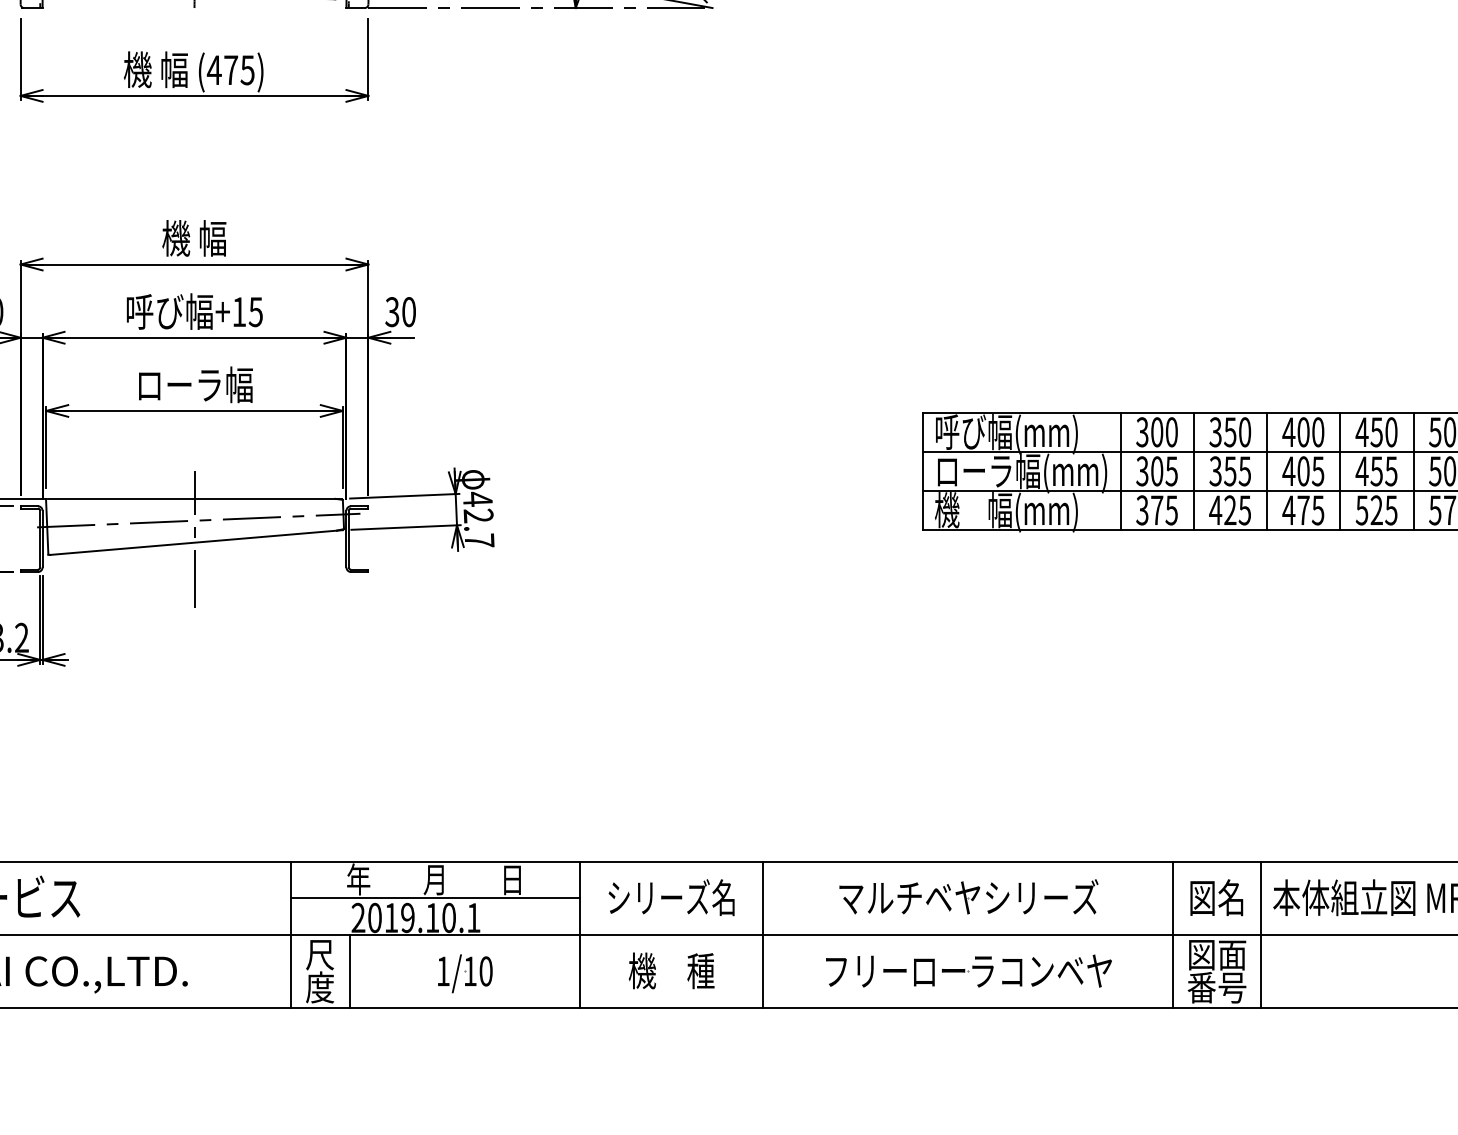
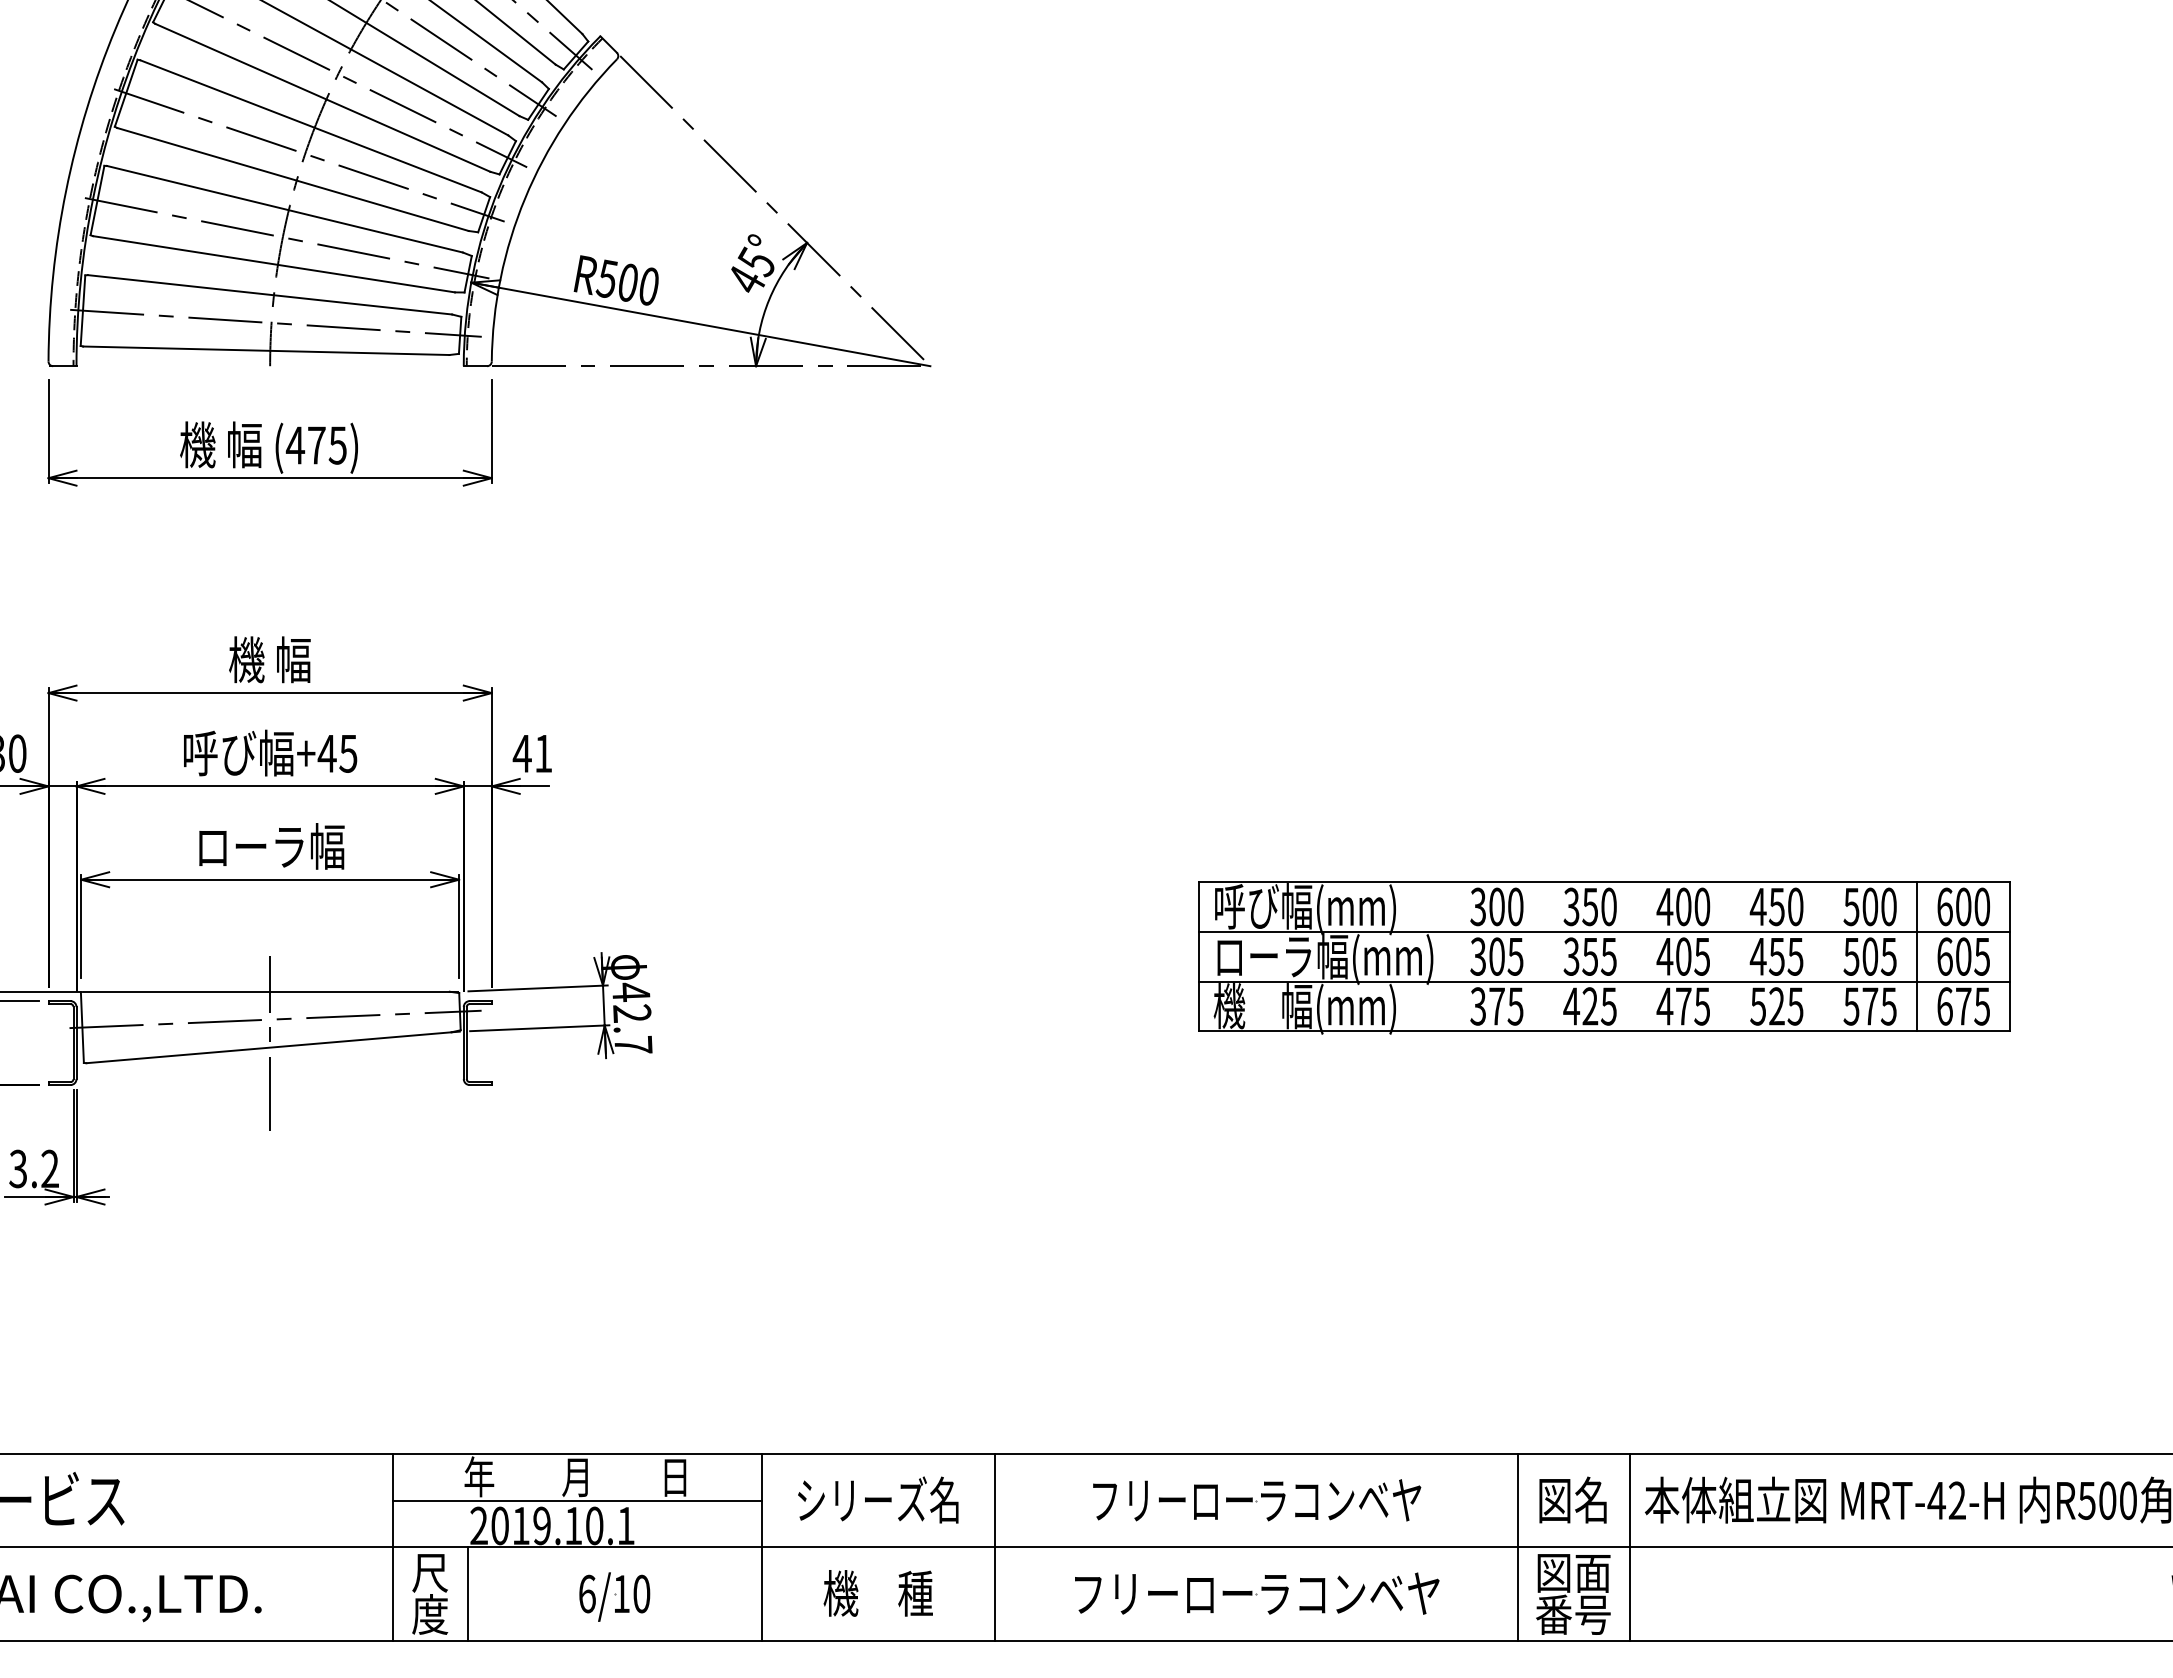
text: (238, 311) -> (326, 753), +15 -> +45
text: (400, 311) -> (532, 753), 30 -> 41
line: (1120, 471) -> (1450, 956), removed
line: (1193, 471) -> (1543, 956), removed
line: (1267, 471) -> (1637, 956), removed
line: (1340, 471) -> (1730, 956), removed
line: (1413, 471) -> (1823, 956), removed
text: (969, 896) -> (1257, 1498), マルチベヤシリーズ -> フリーローラコンベヤ
text: (443, 970) -> (587, 1593), 1/10 -> 6/10

